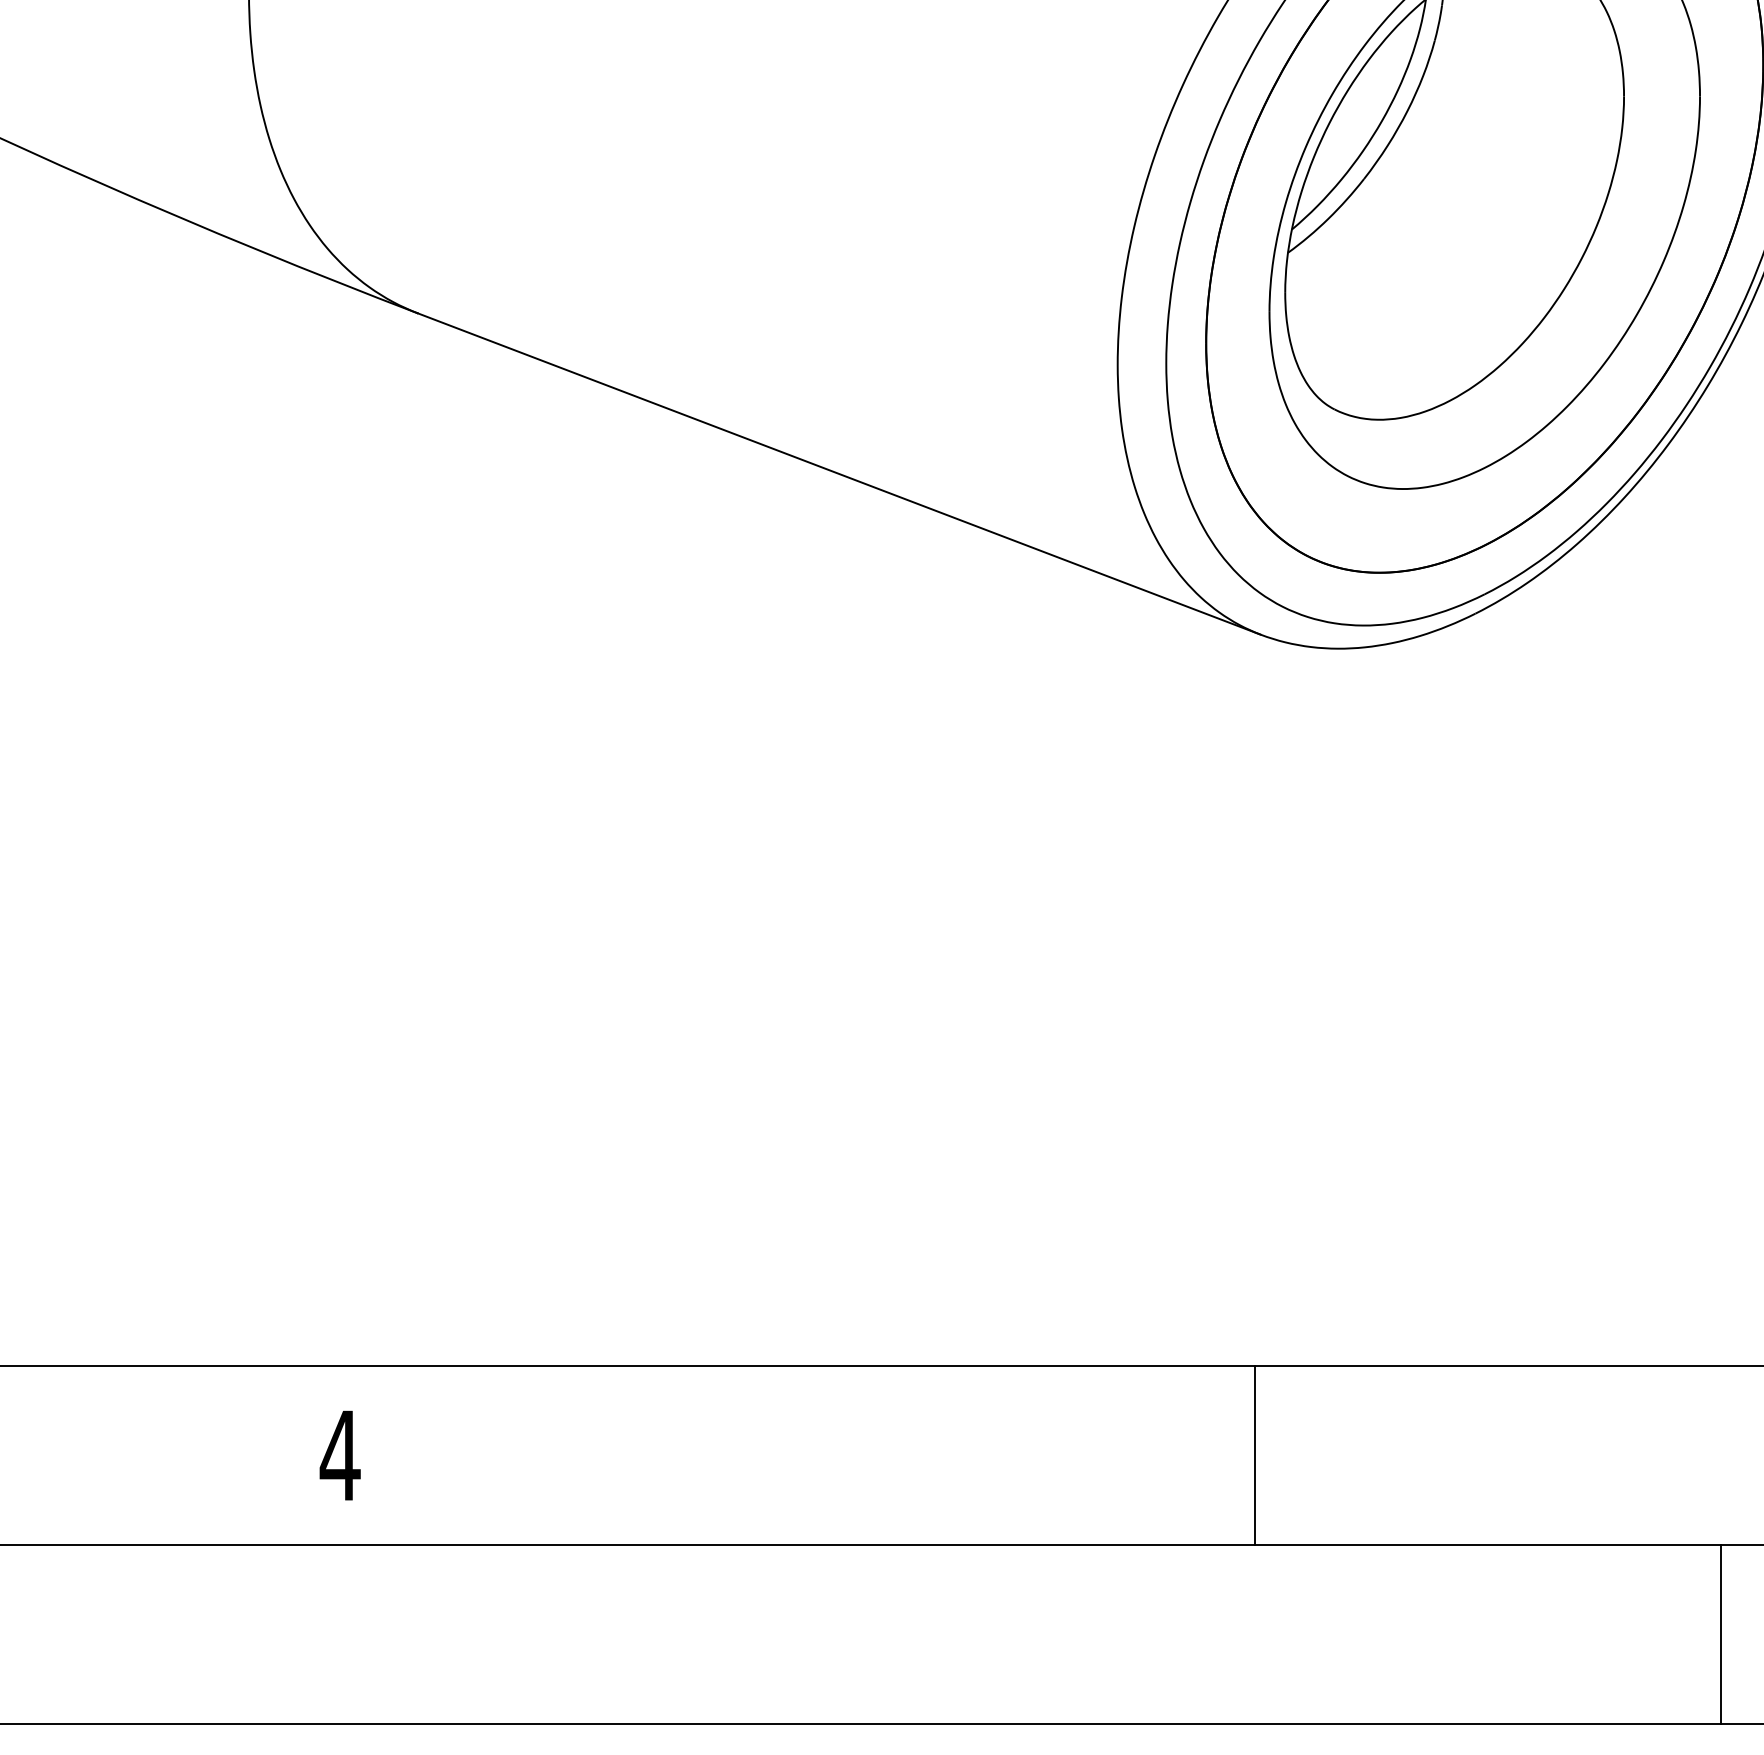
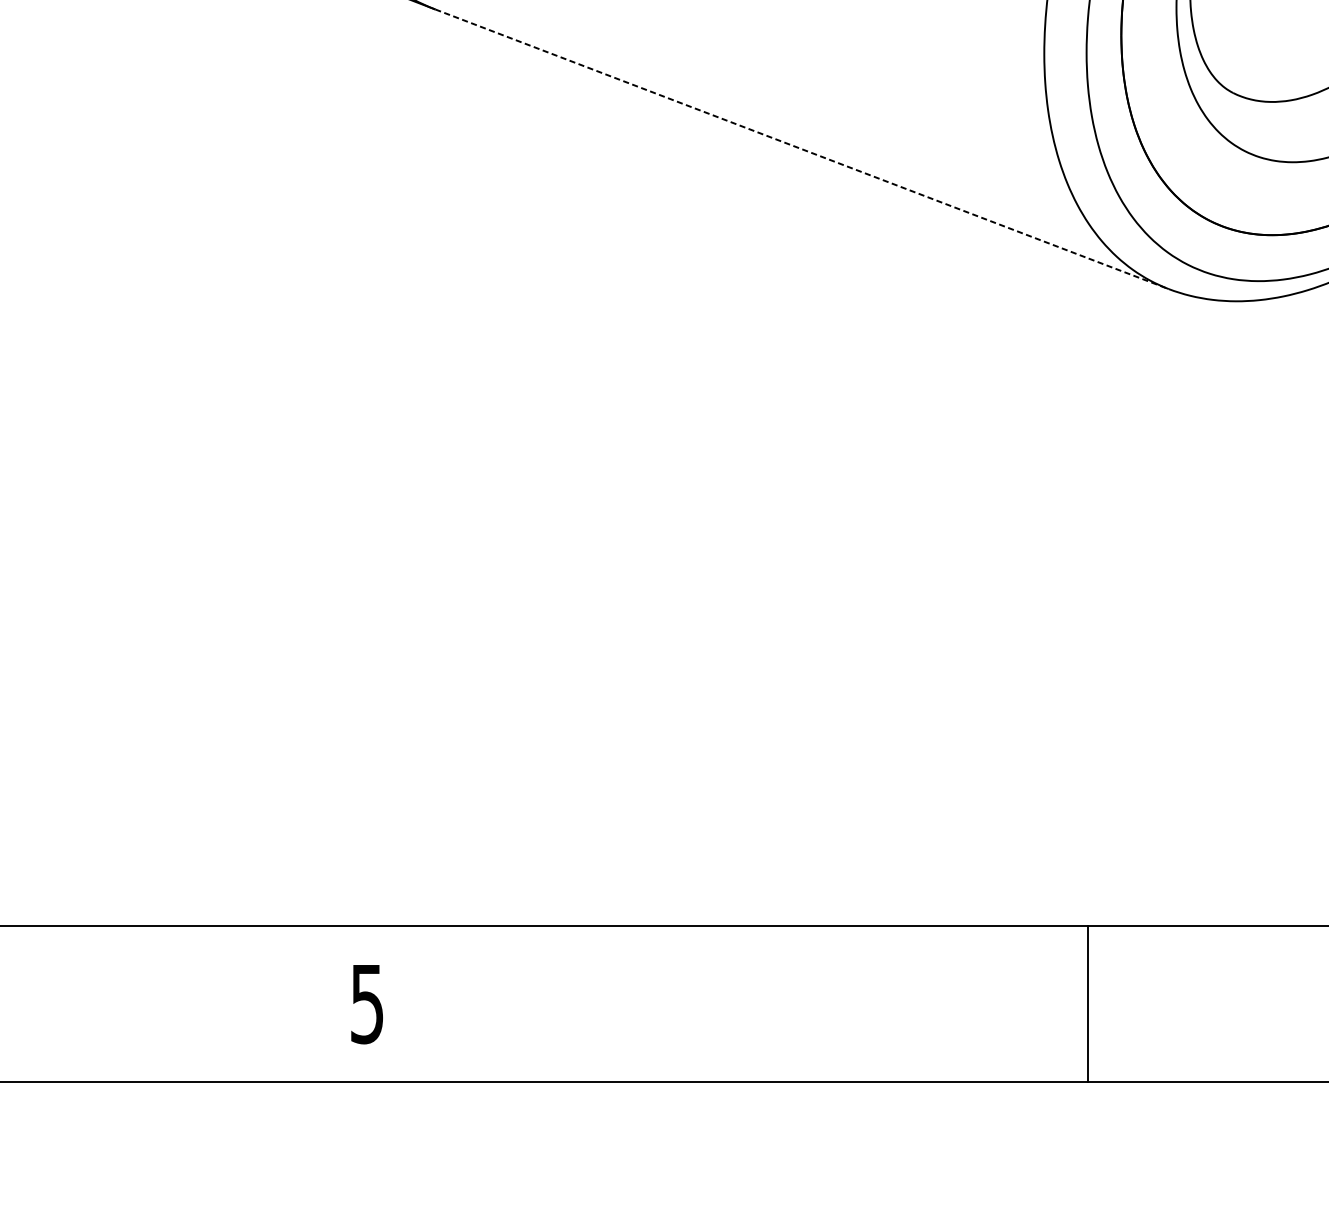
line: (839, 474) -> (802, 149), solid -> dashed
line: (1254, 1455) -> (1087, 1003), moved
text: (339, 1456) -> (366, 1004), 4 -> 5

